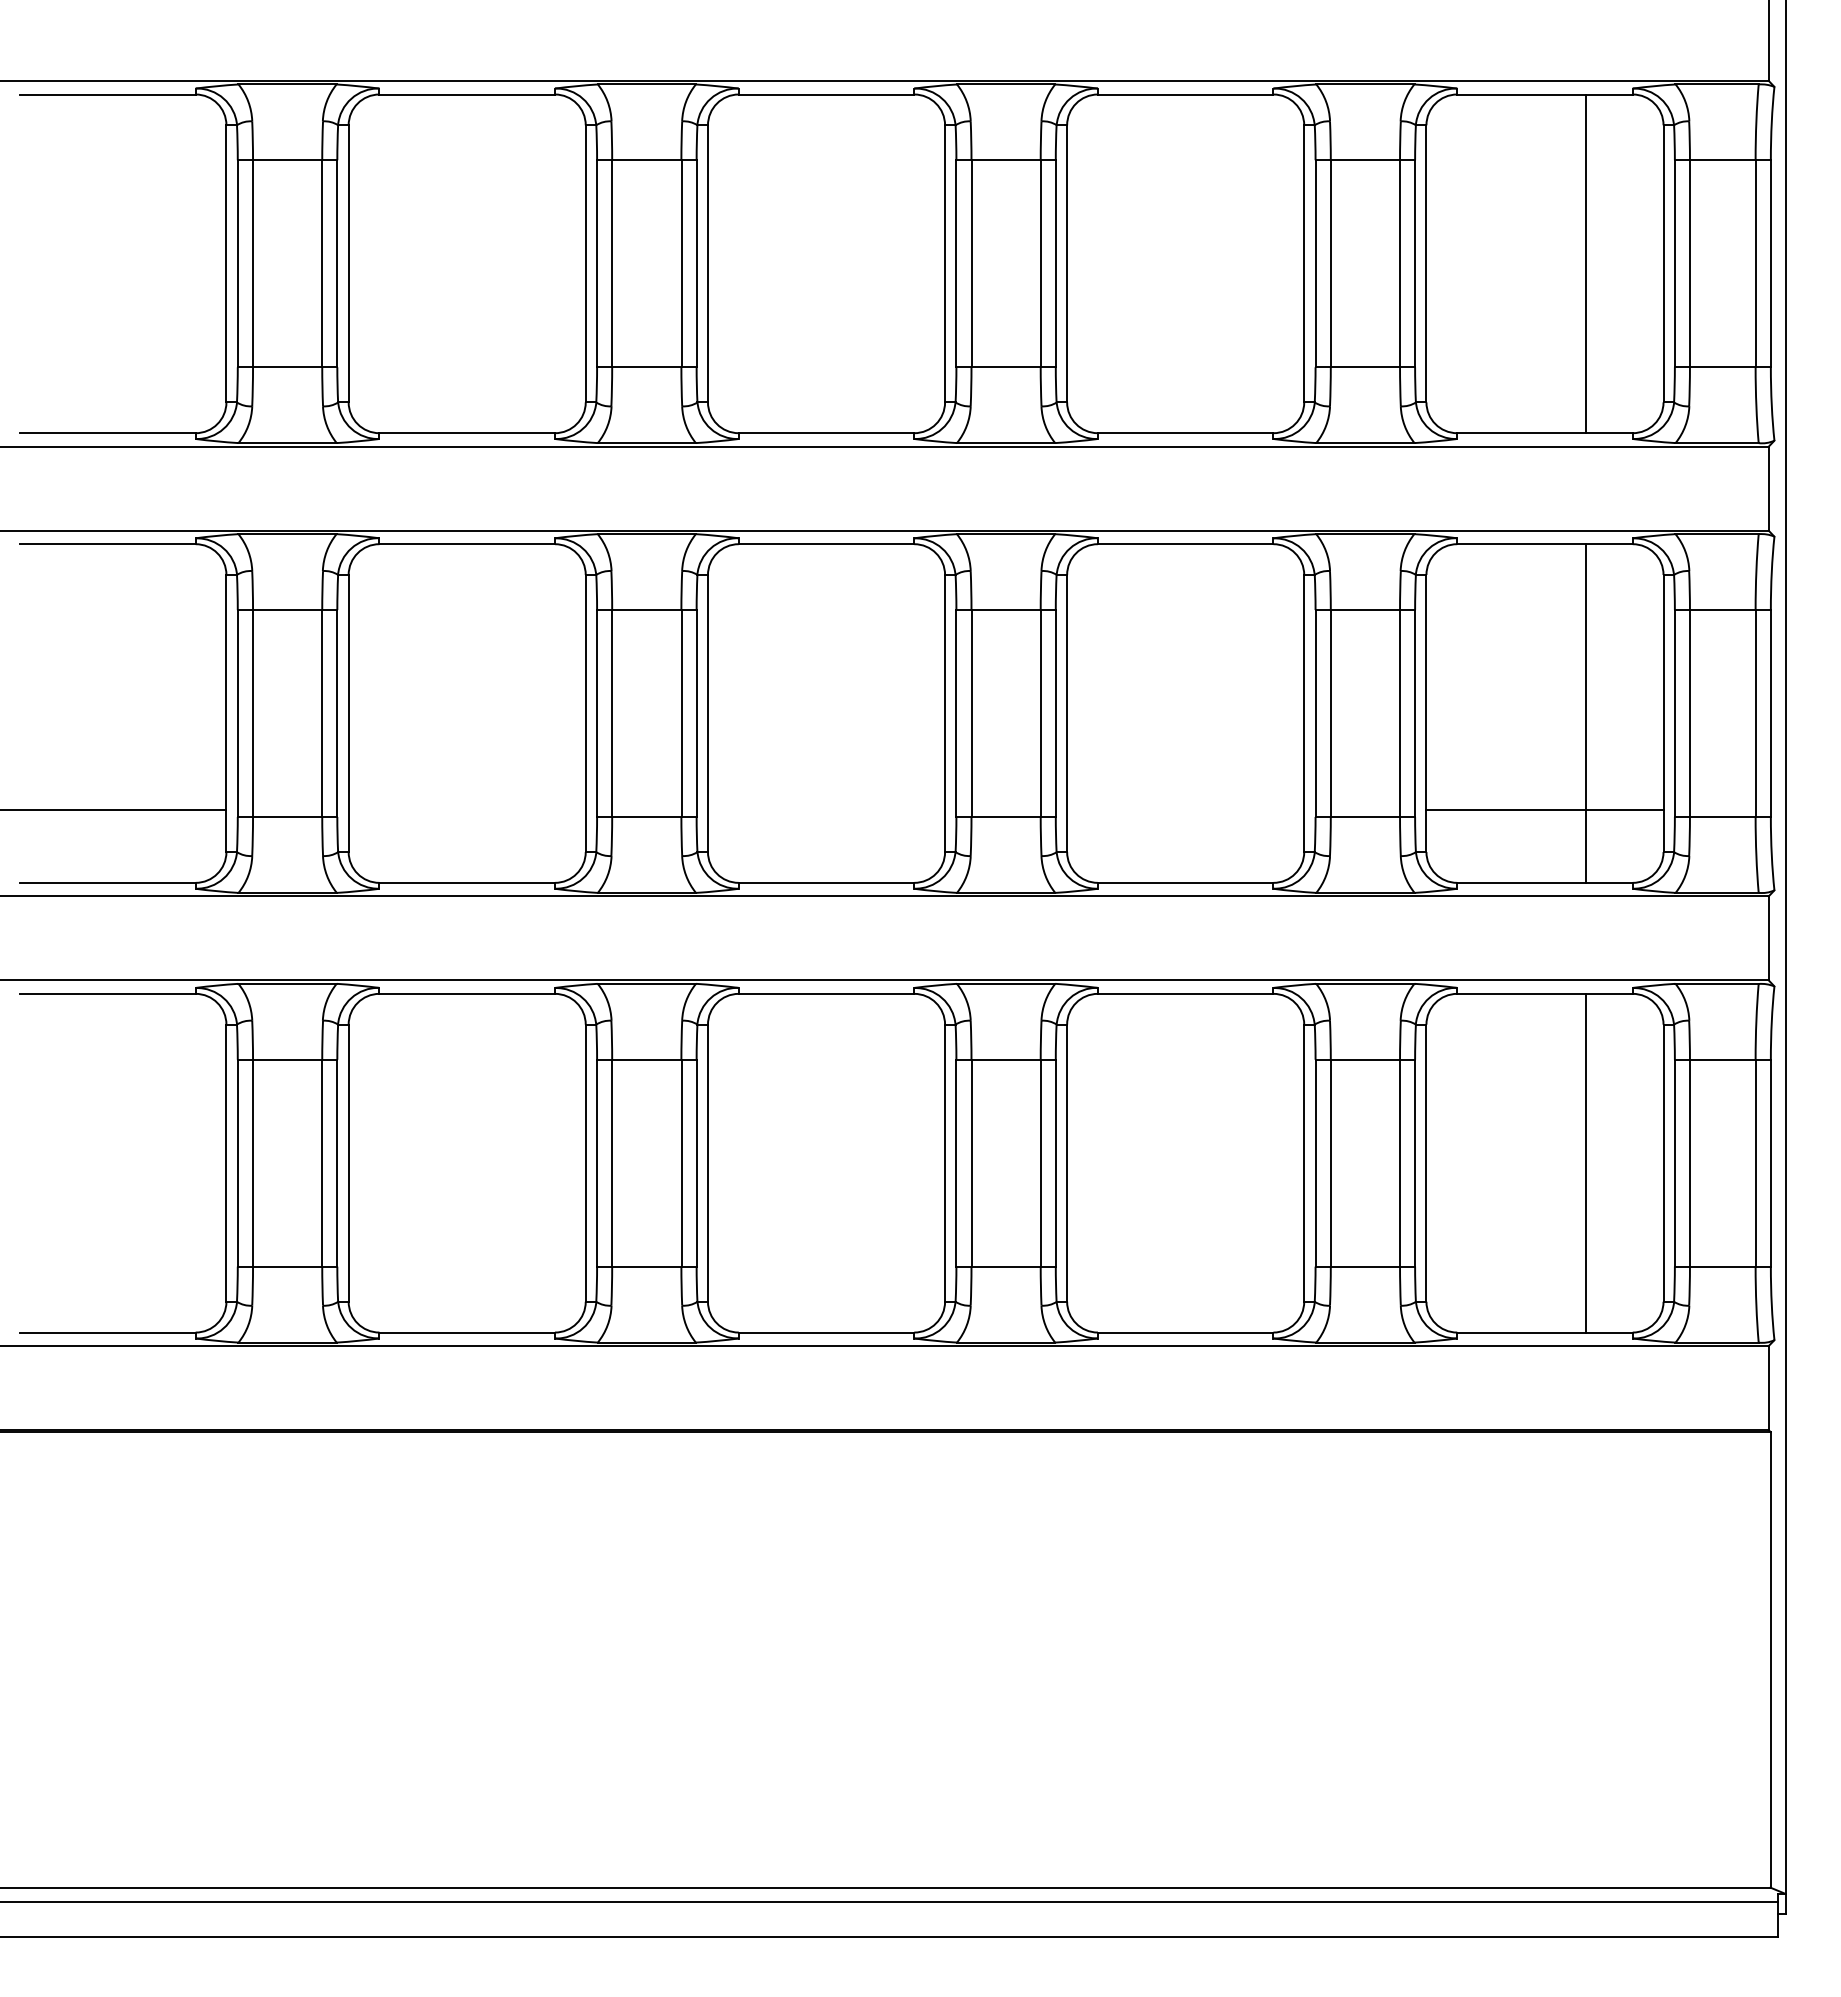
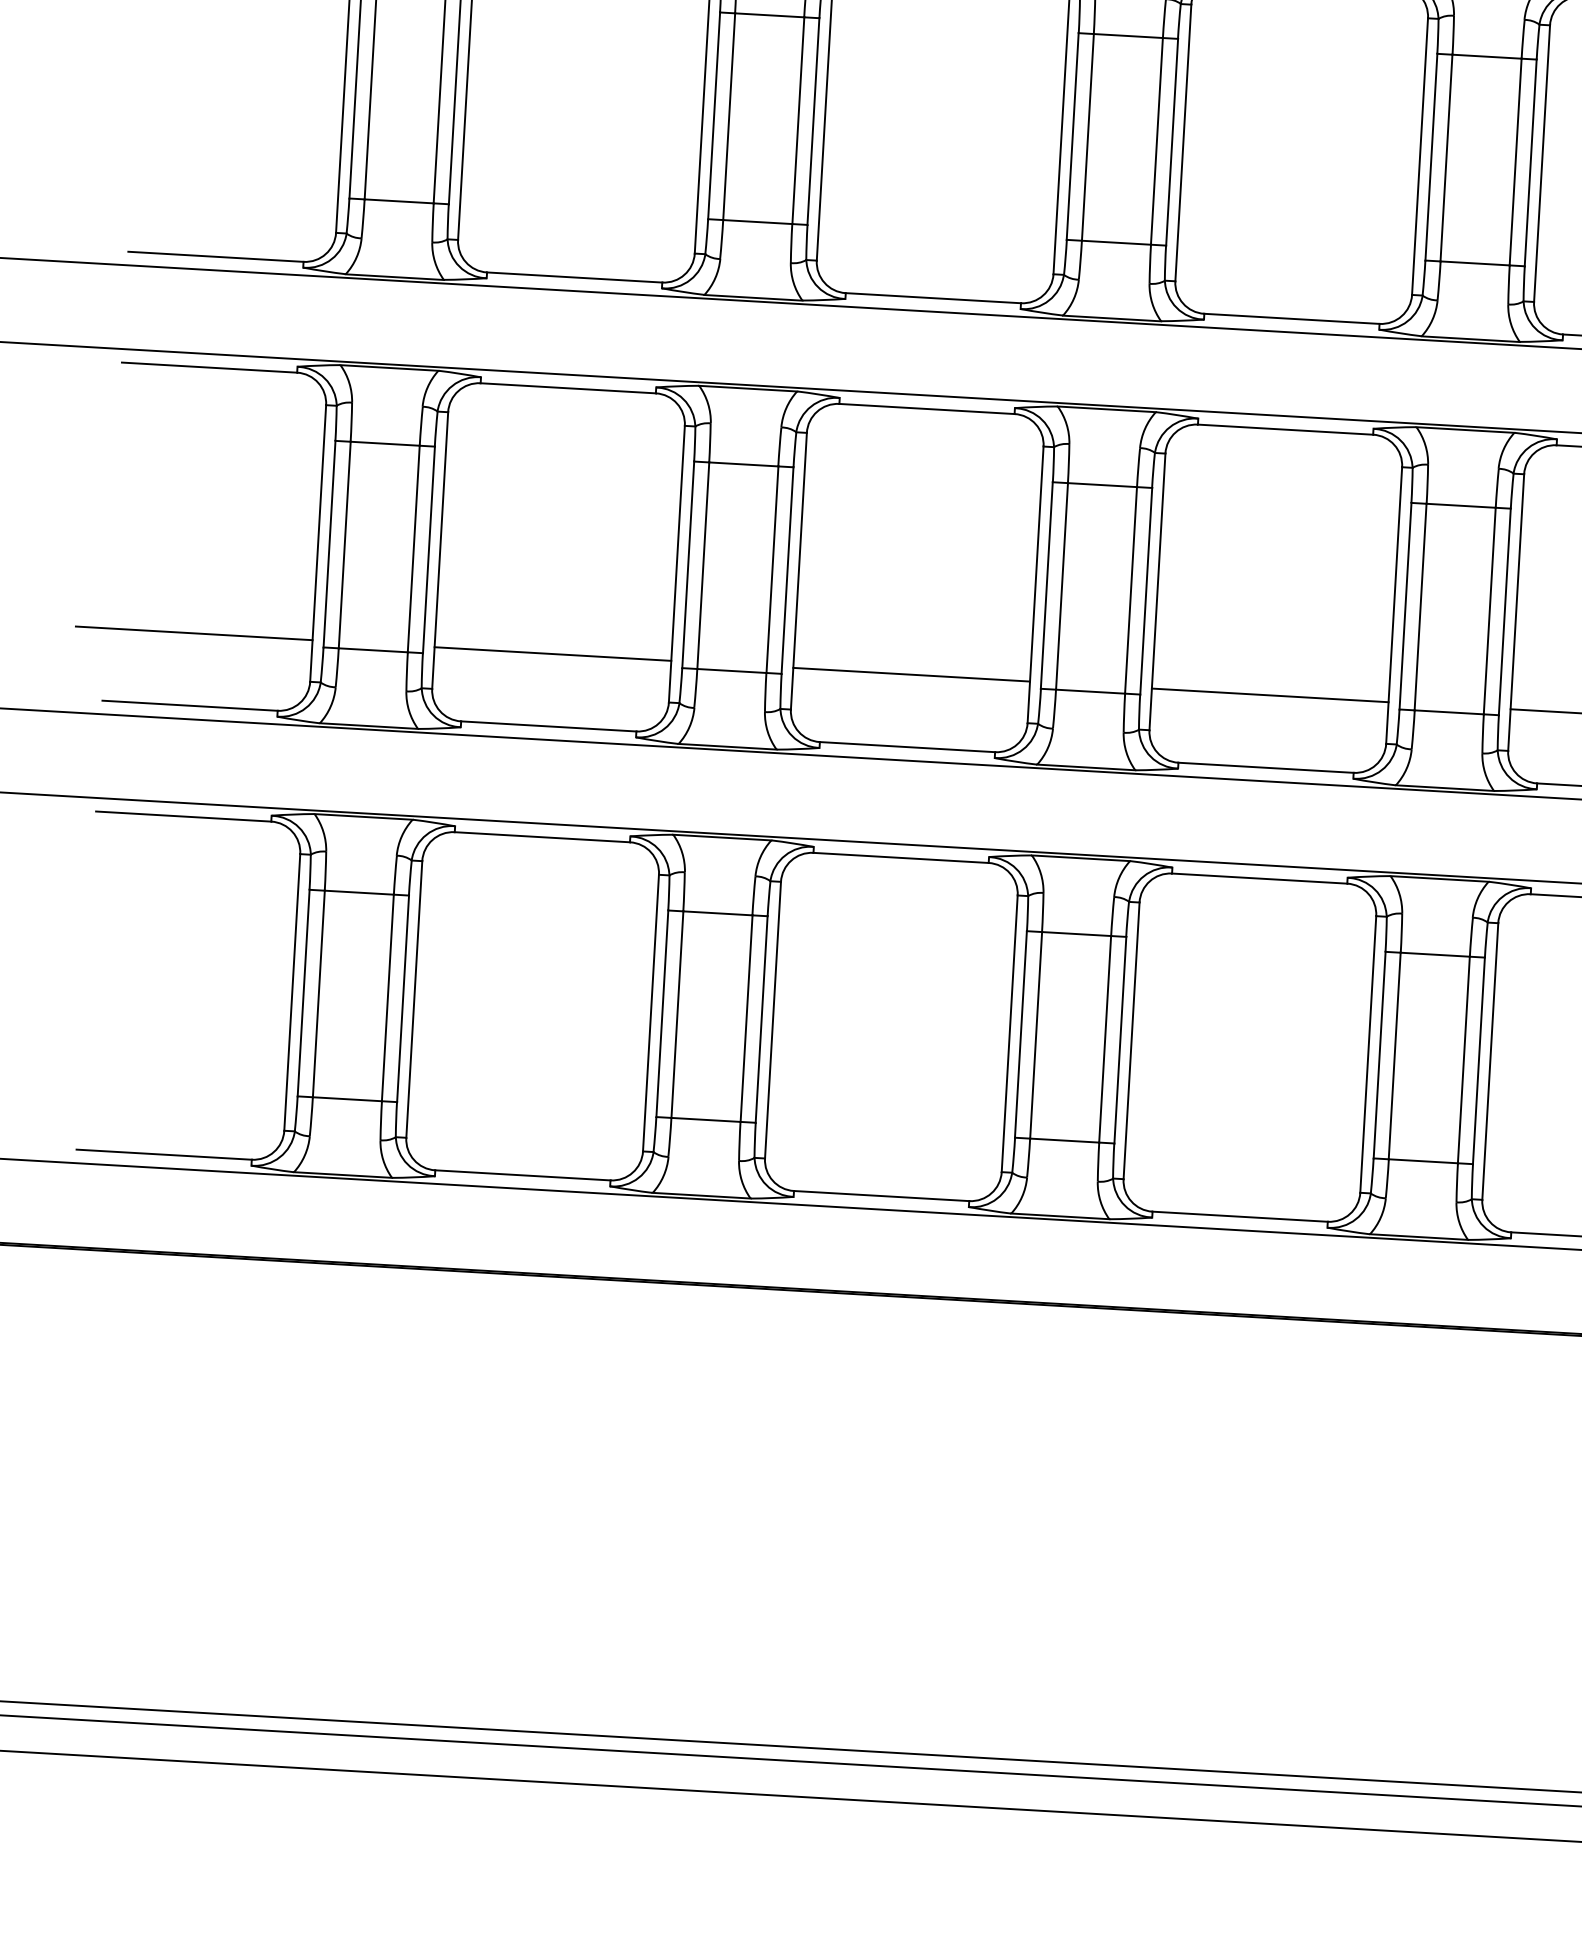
line: (466, 810) -> (552, 654), added
line: (826, 810) -> (911, 674), added
line: (1185, 810) -> (1270, 695), added

